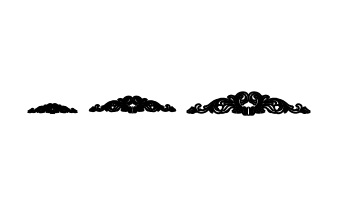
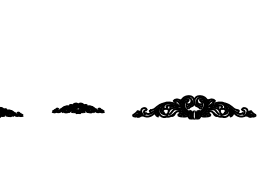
part: (132, 104) -> (78, 108), size x0.6

